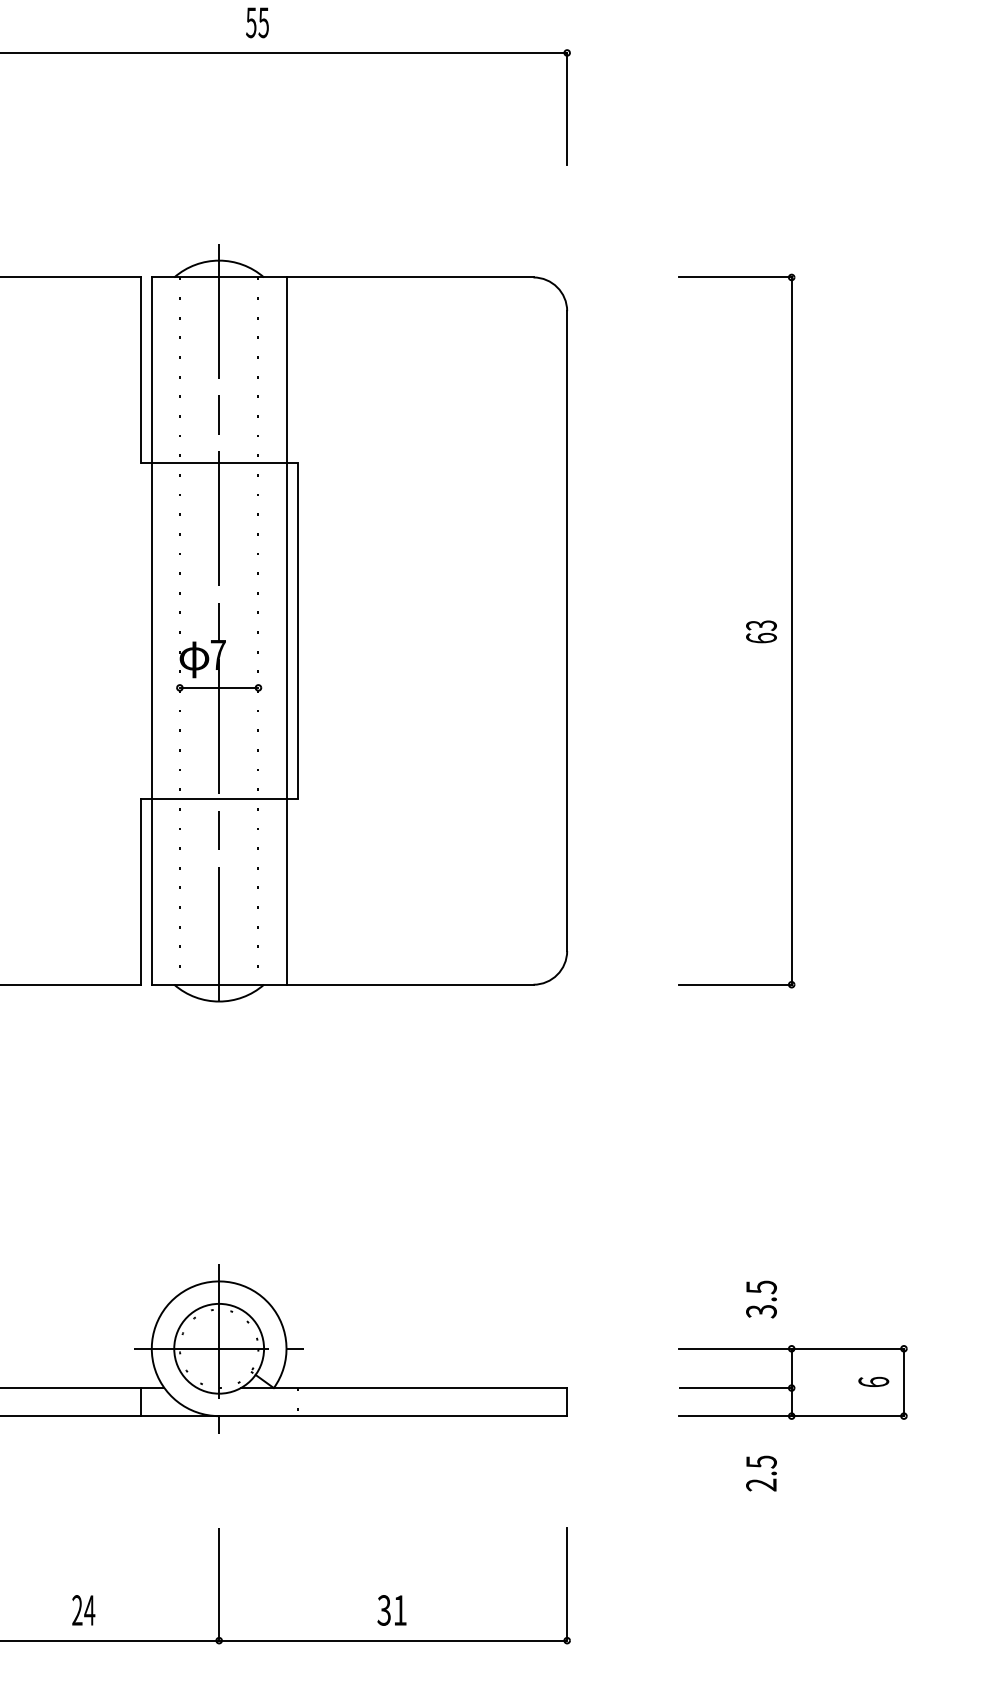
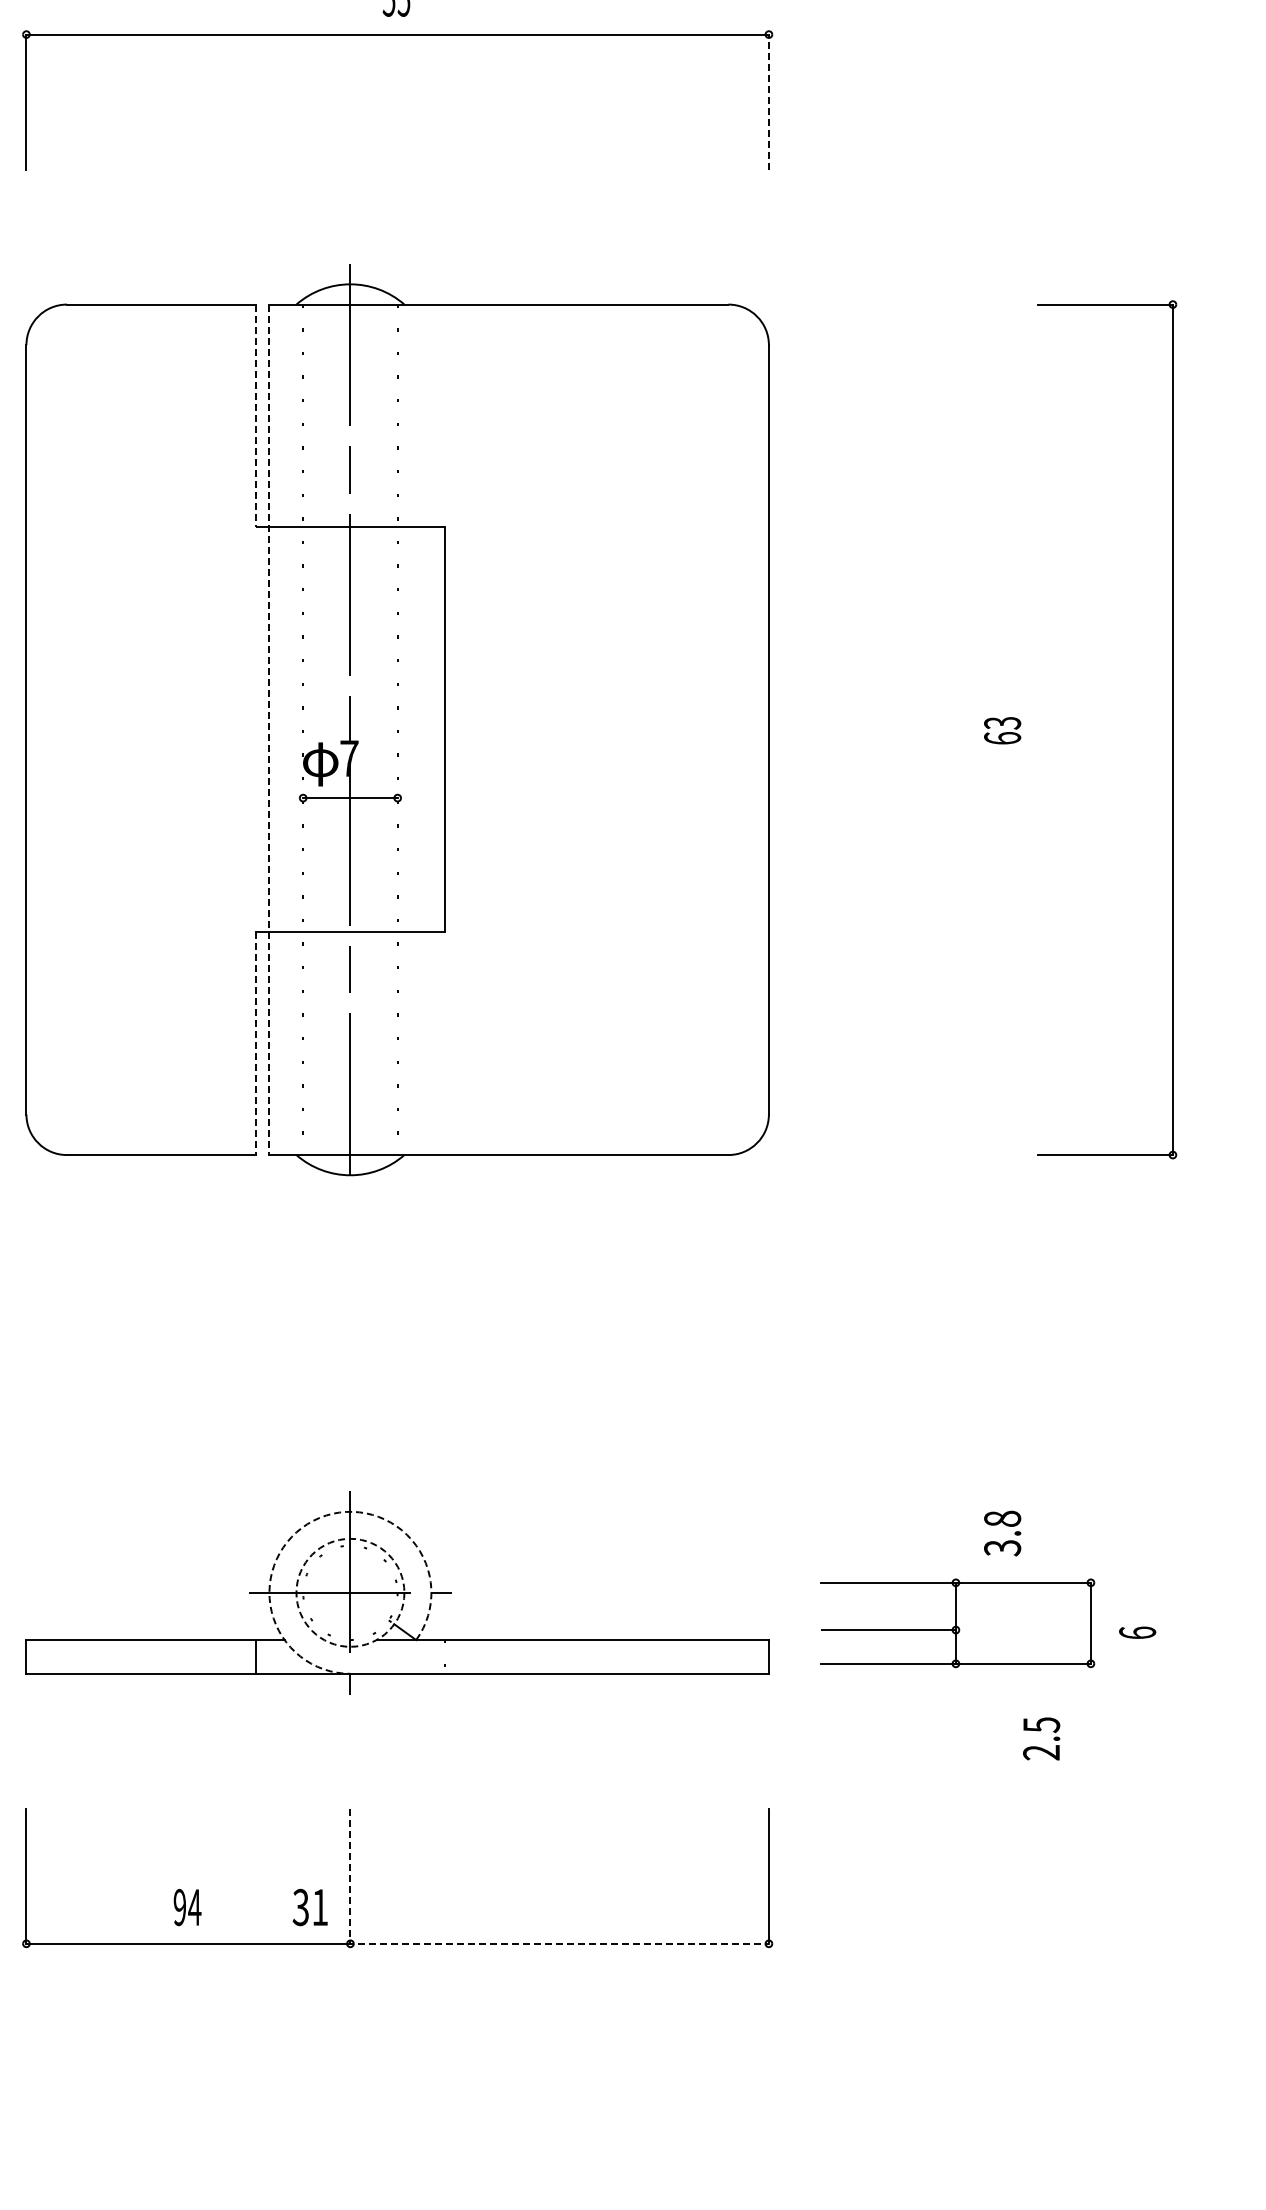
line: (566, 108) -> (768, 101), solid -> dashed
line: (140, 370) -> (255, 416), solid -> dashed
line: (286, 630) -> (431, 729), removed
part: (791, 630) -> (1172, 729), moved
line: (151, 631) -> (269, 730), solid -> dashed
line: (140, 892) -> (255, 1044), solid -> dashed
text: (761, 1286) -> (1002, 1518), 3.5 -> 3.8
arc: (188, 1288) -> (313, 1520), solid -> dashed
circle: (219, 1348) -> (350, 1592), solid -> dashed
part: (793, 1382) -> (957, 1623), moved
text: (761, 1473) -> (1041, 1738), moved
text: (77, 1610) -> (179, 1907), 24 -> 94
text: (391, 1610) -> (309, 1907), moved
line: (337, 1640) -> (492, 1943), solid -> dashed

